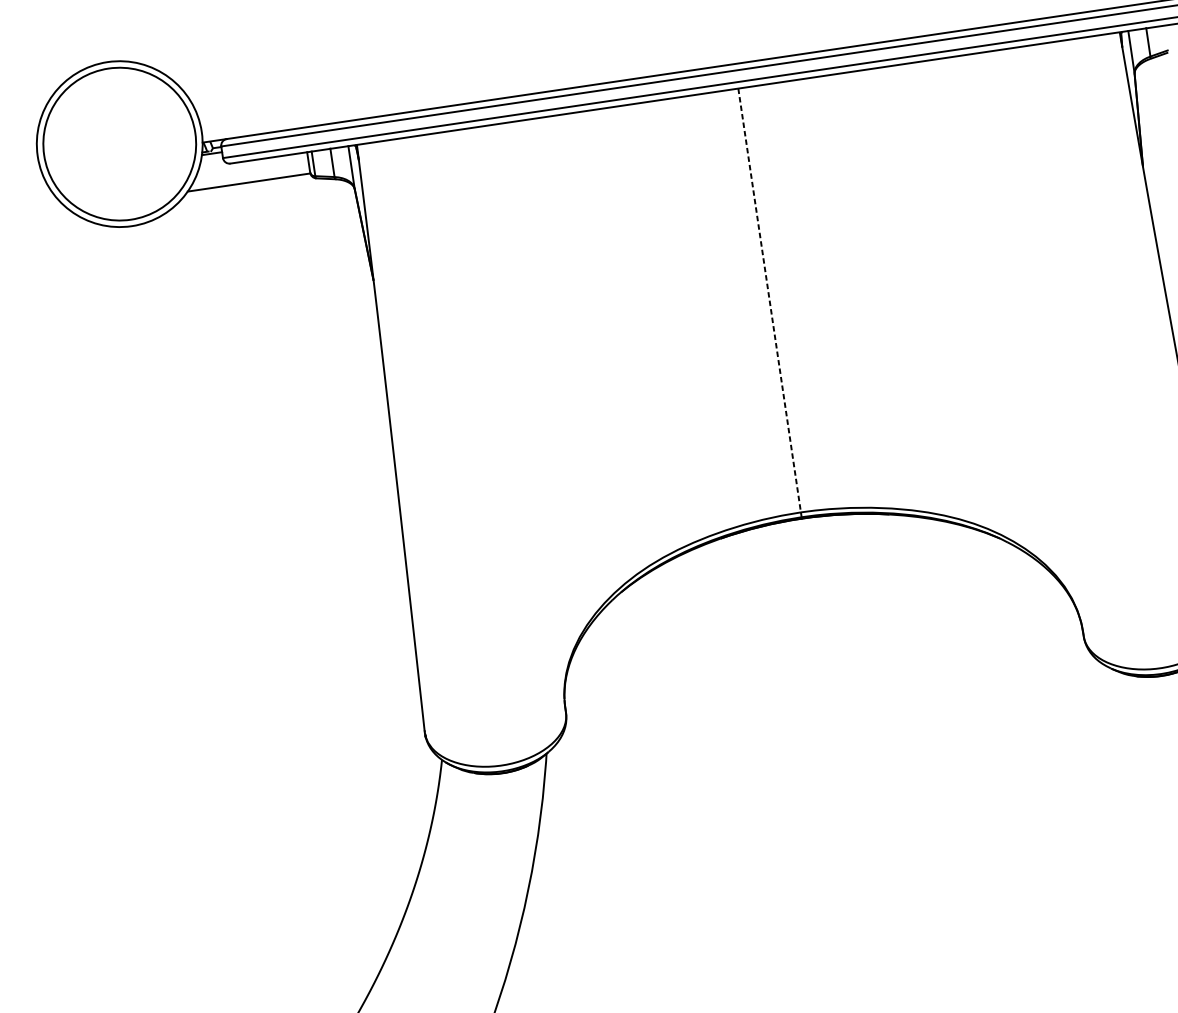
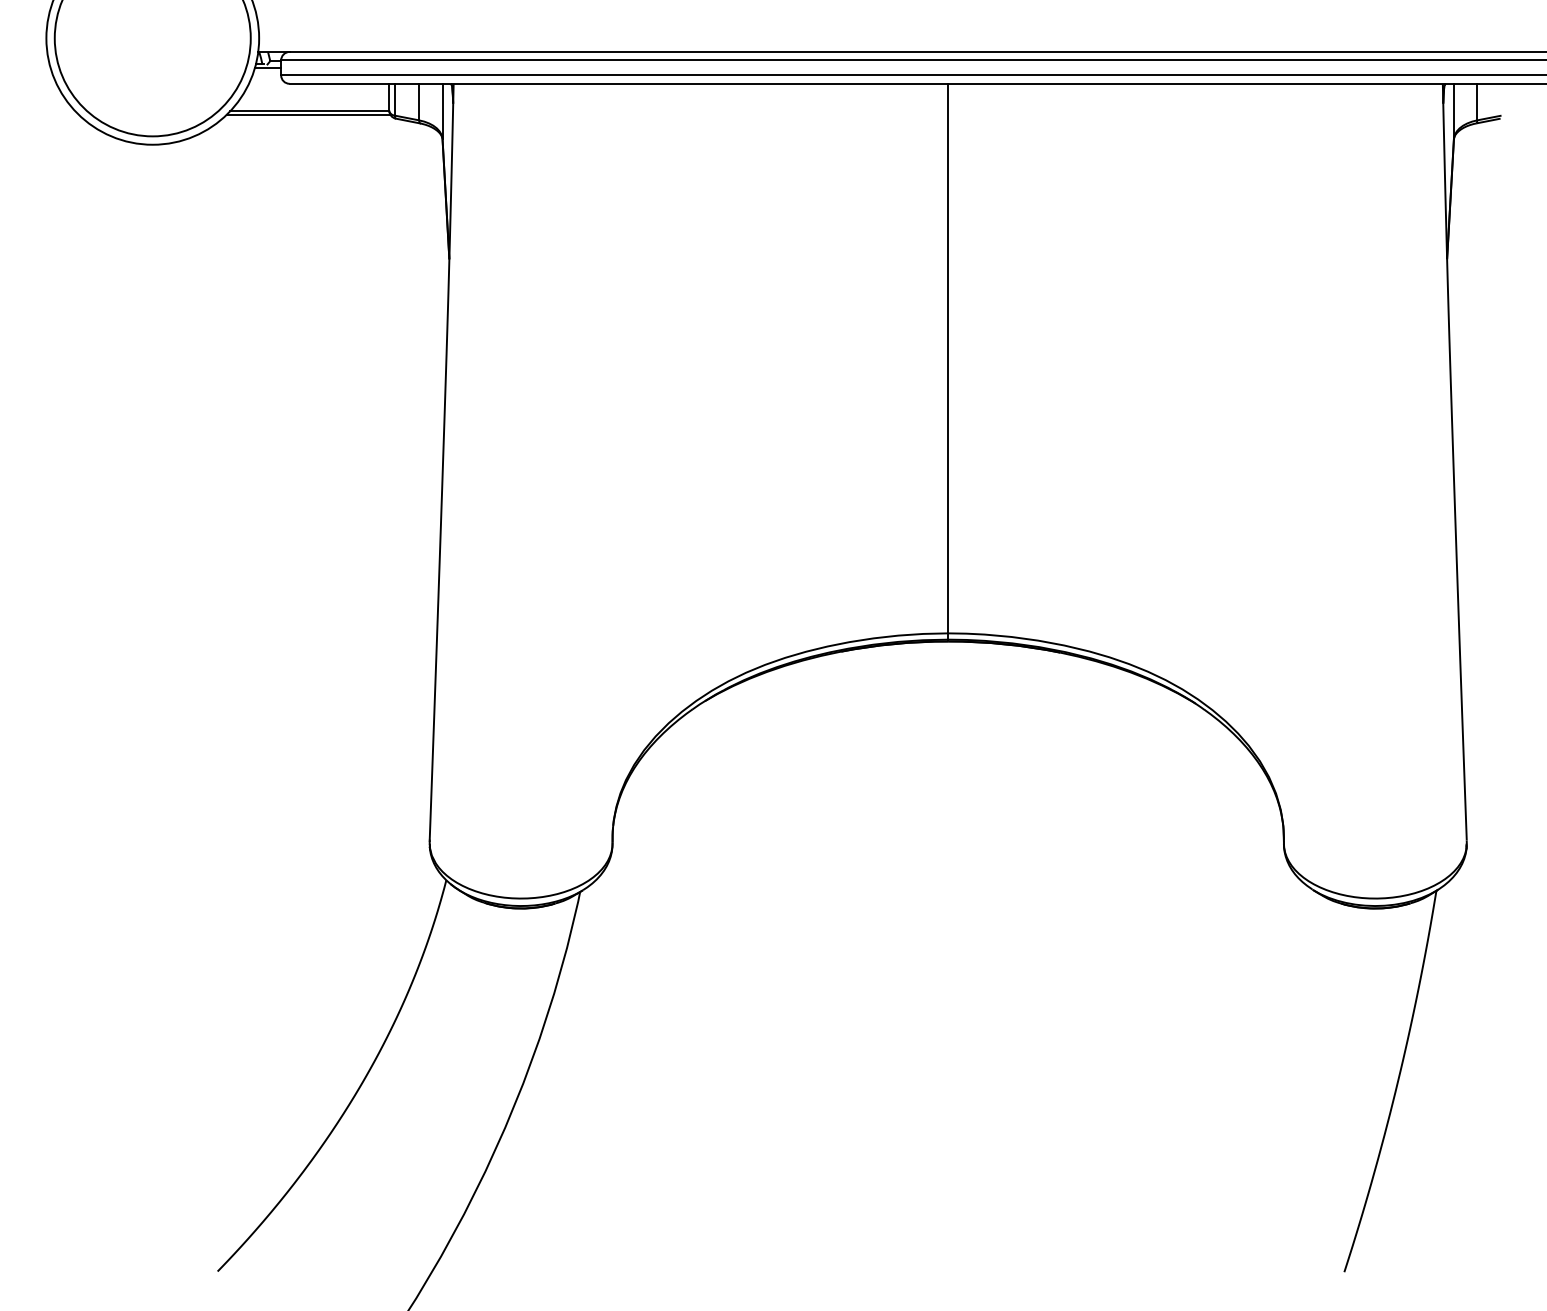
line: (248, 185) -> (308, 114), added
line: (769, 300) -> (948, 358), dashed -> solid

